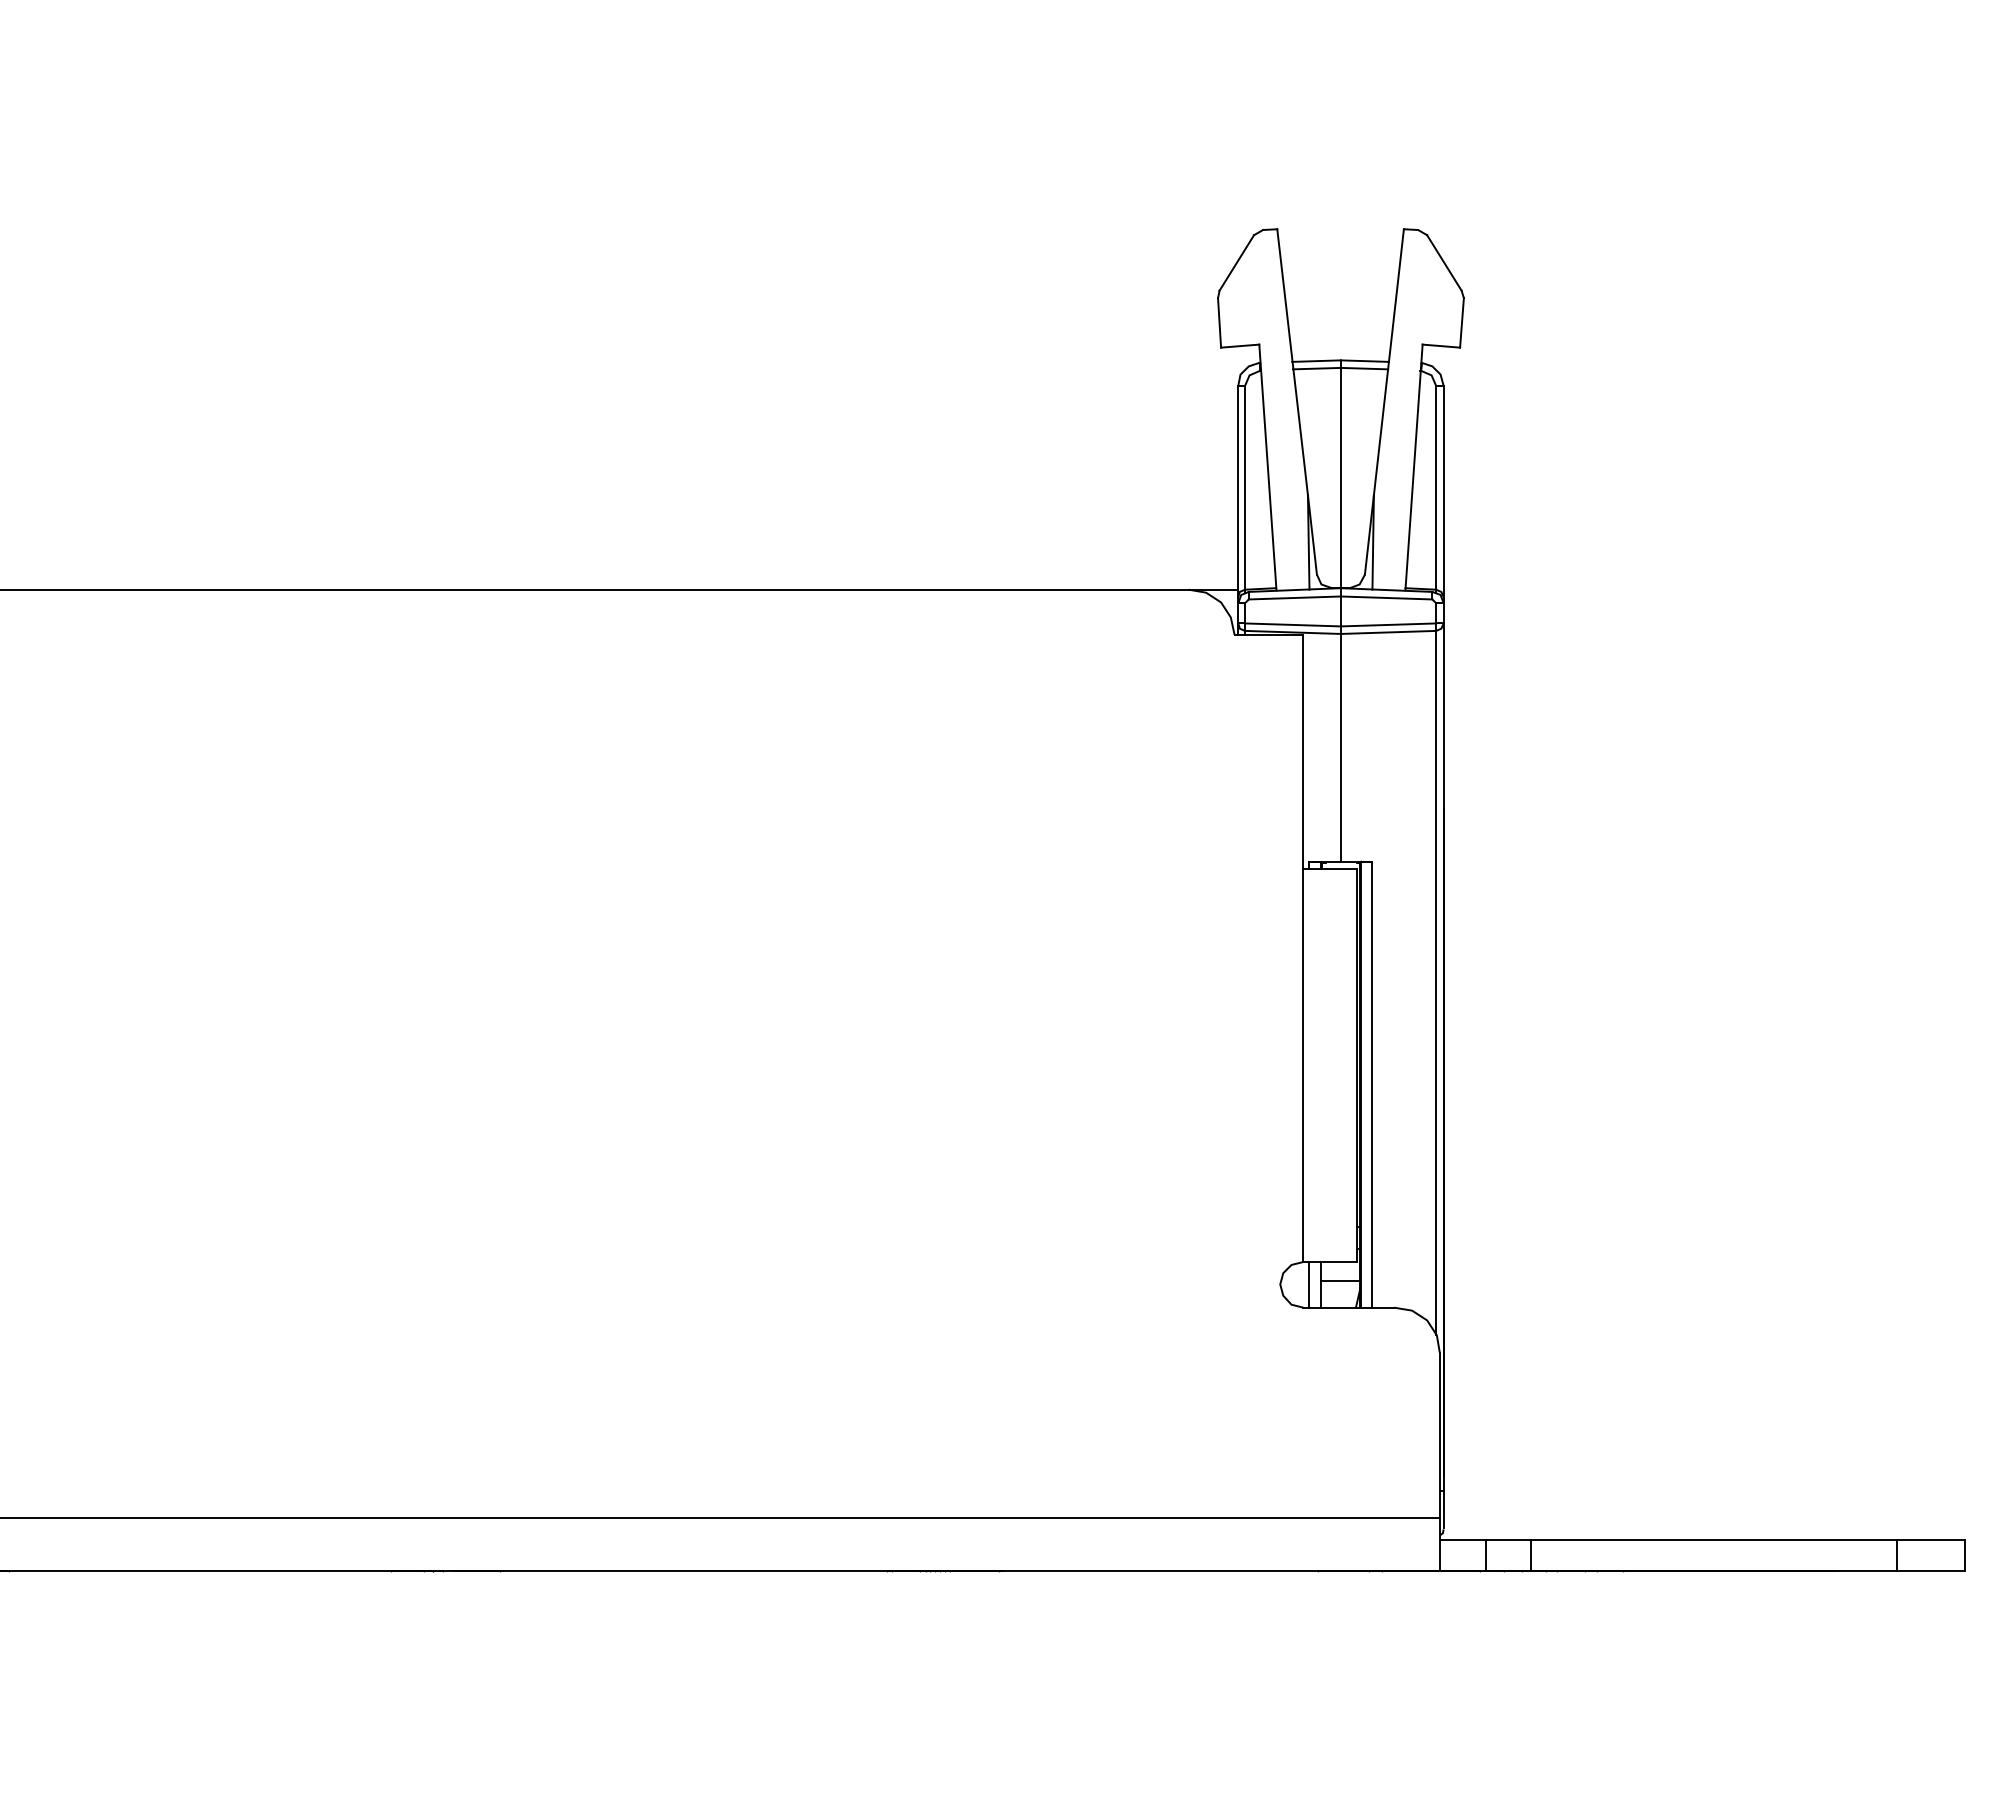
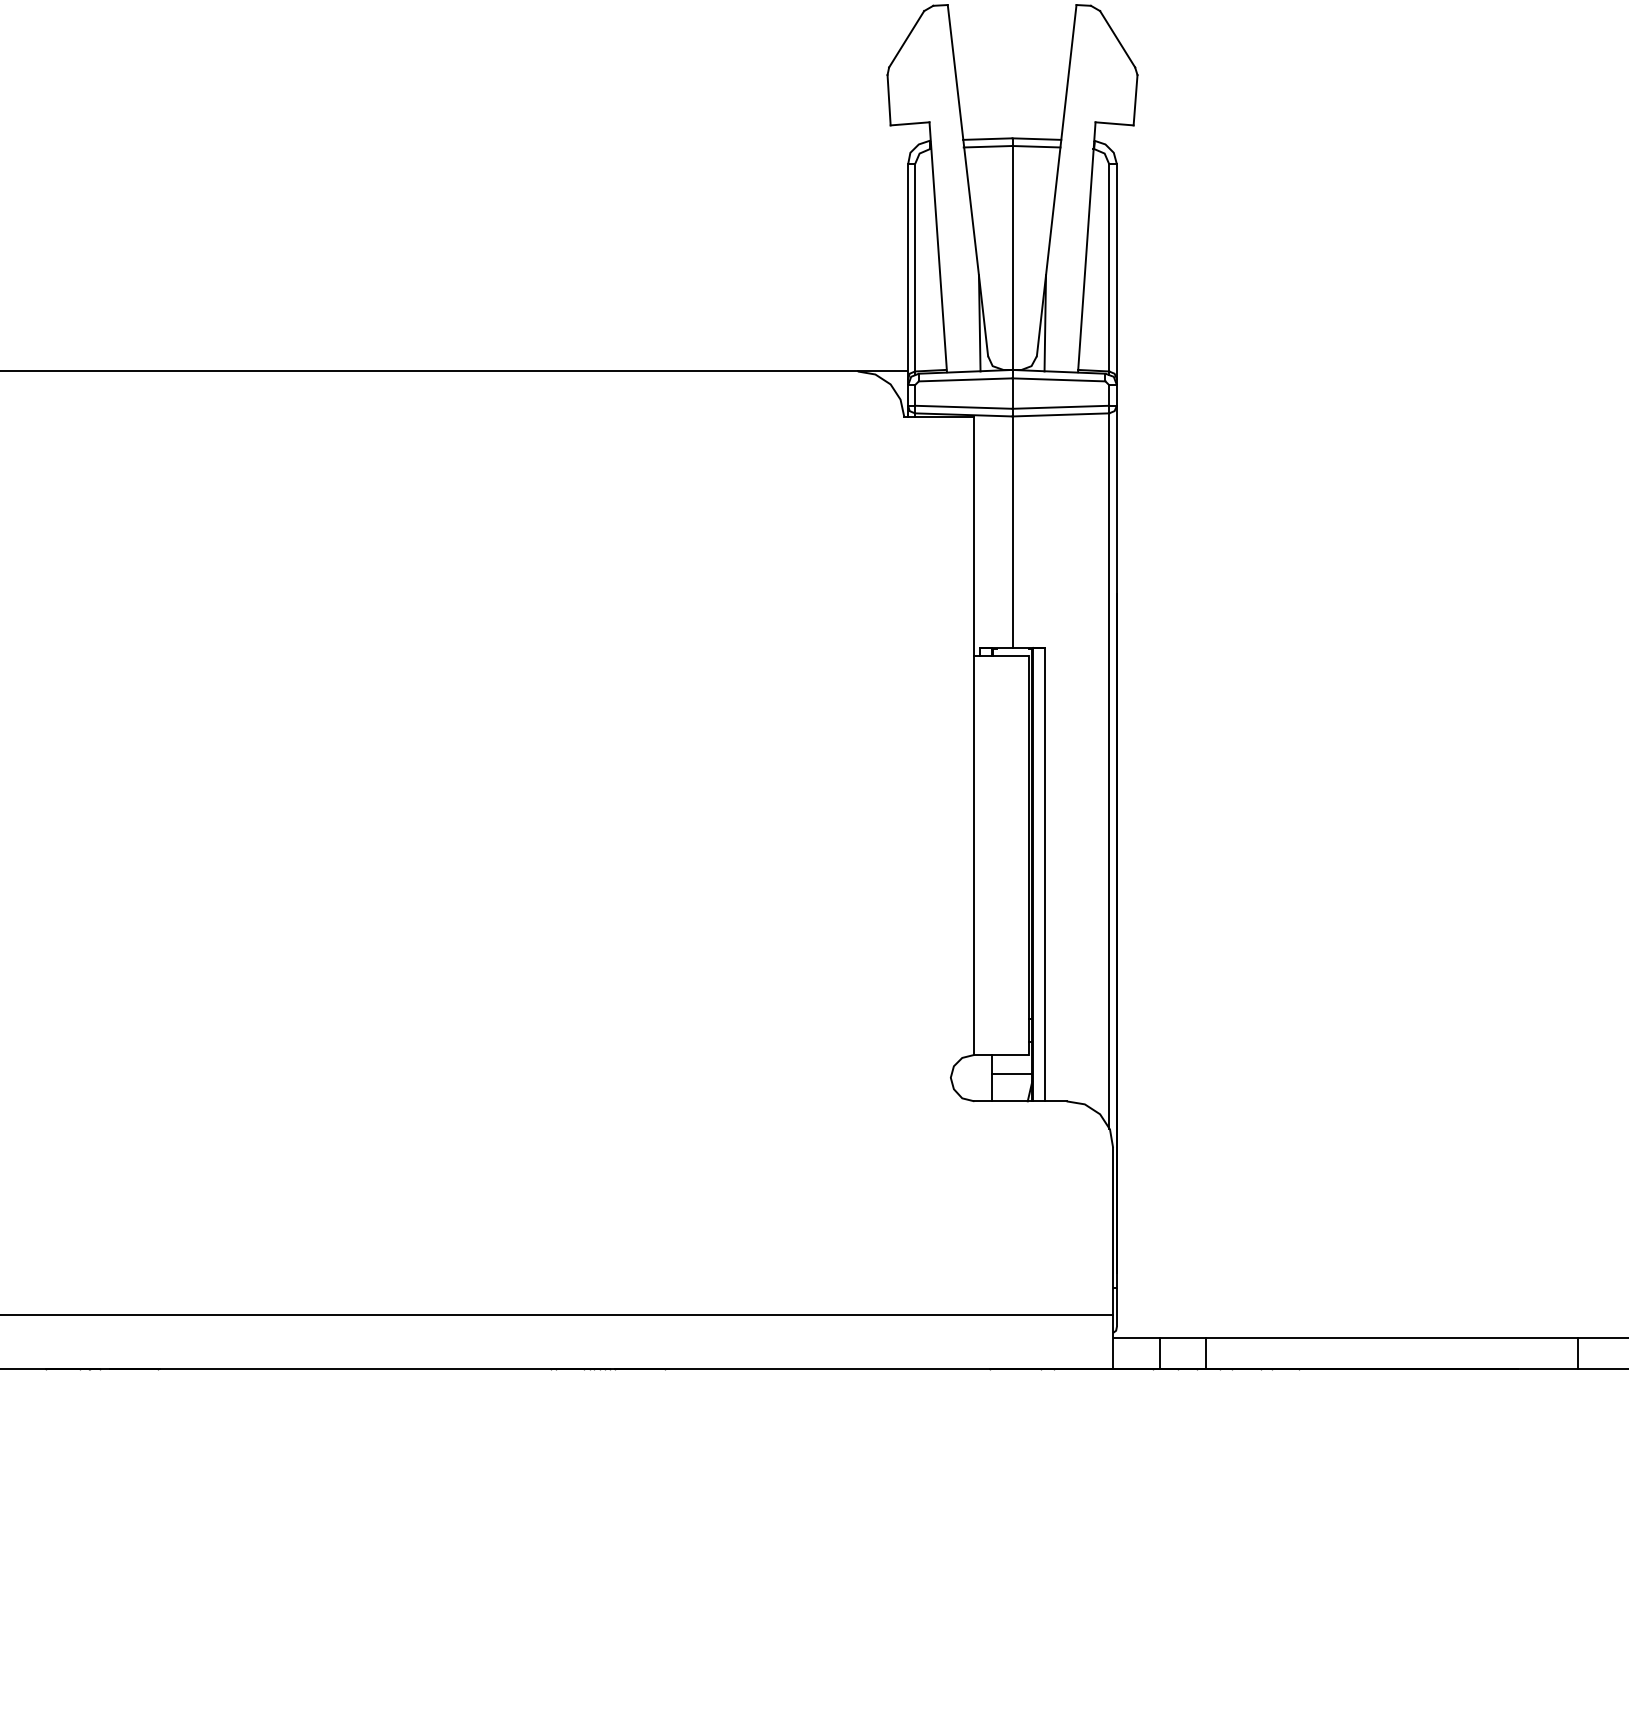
line: (1308, 1284) -> (979, 1077), removed

